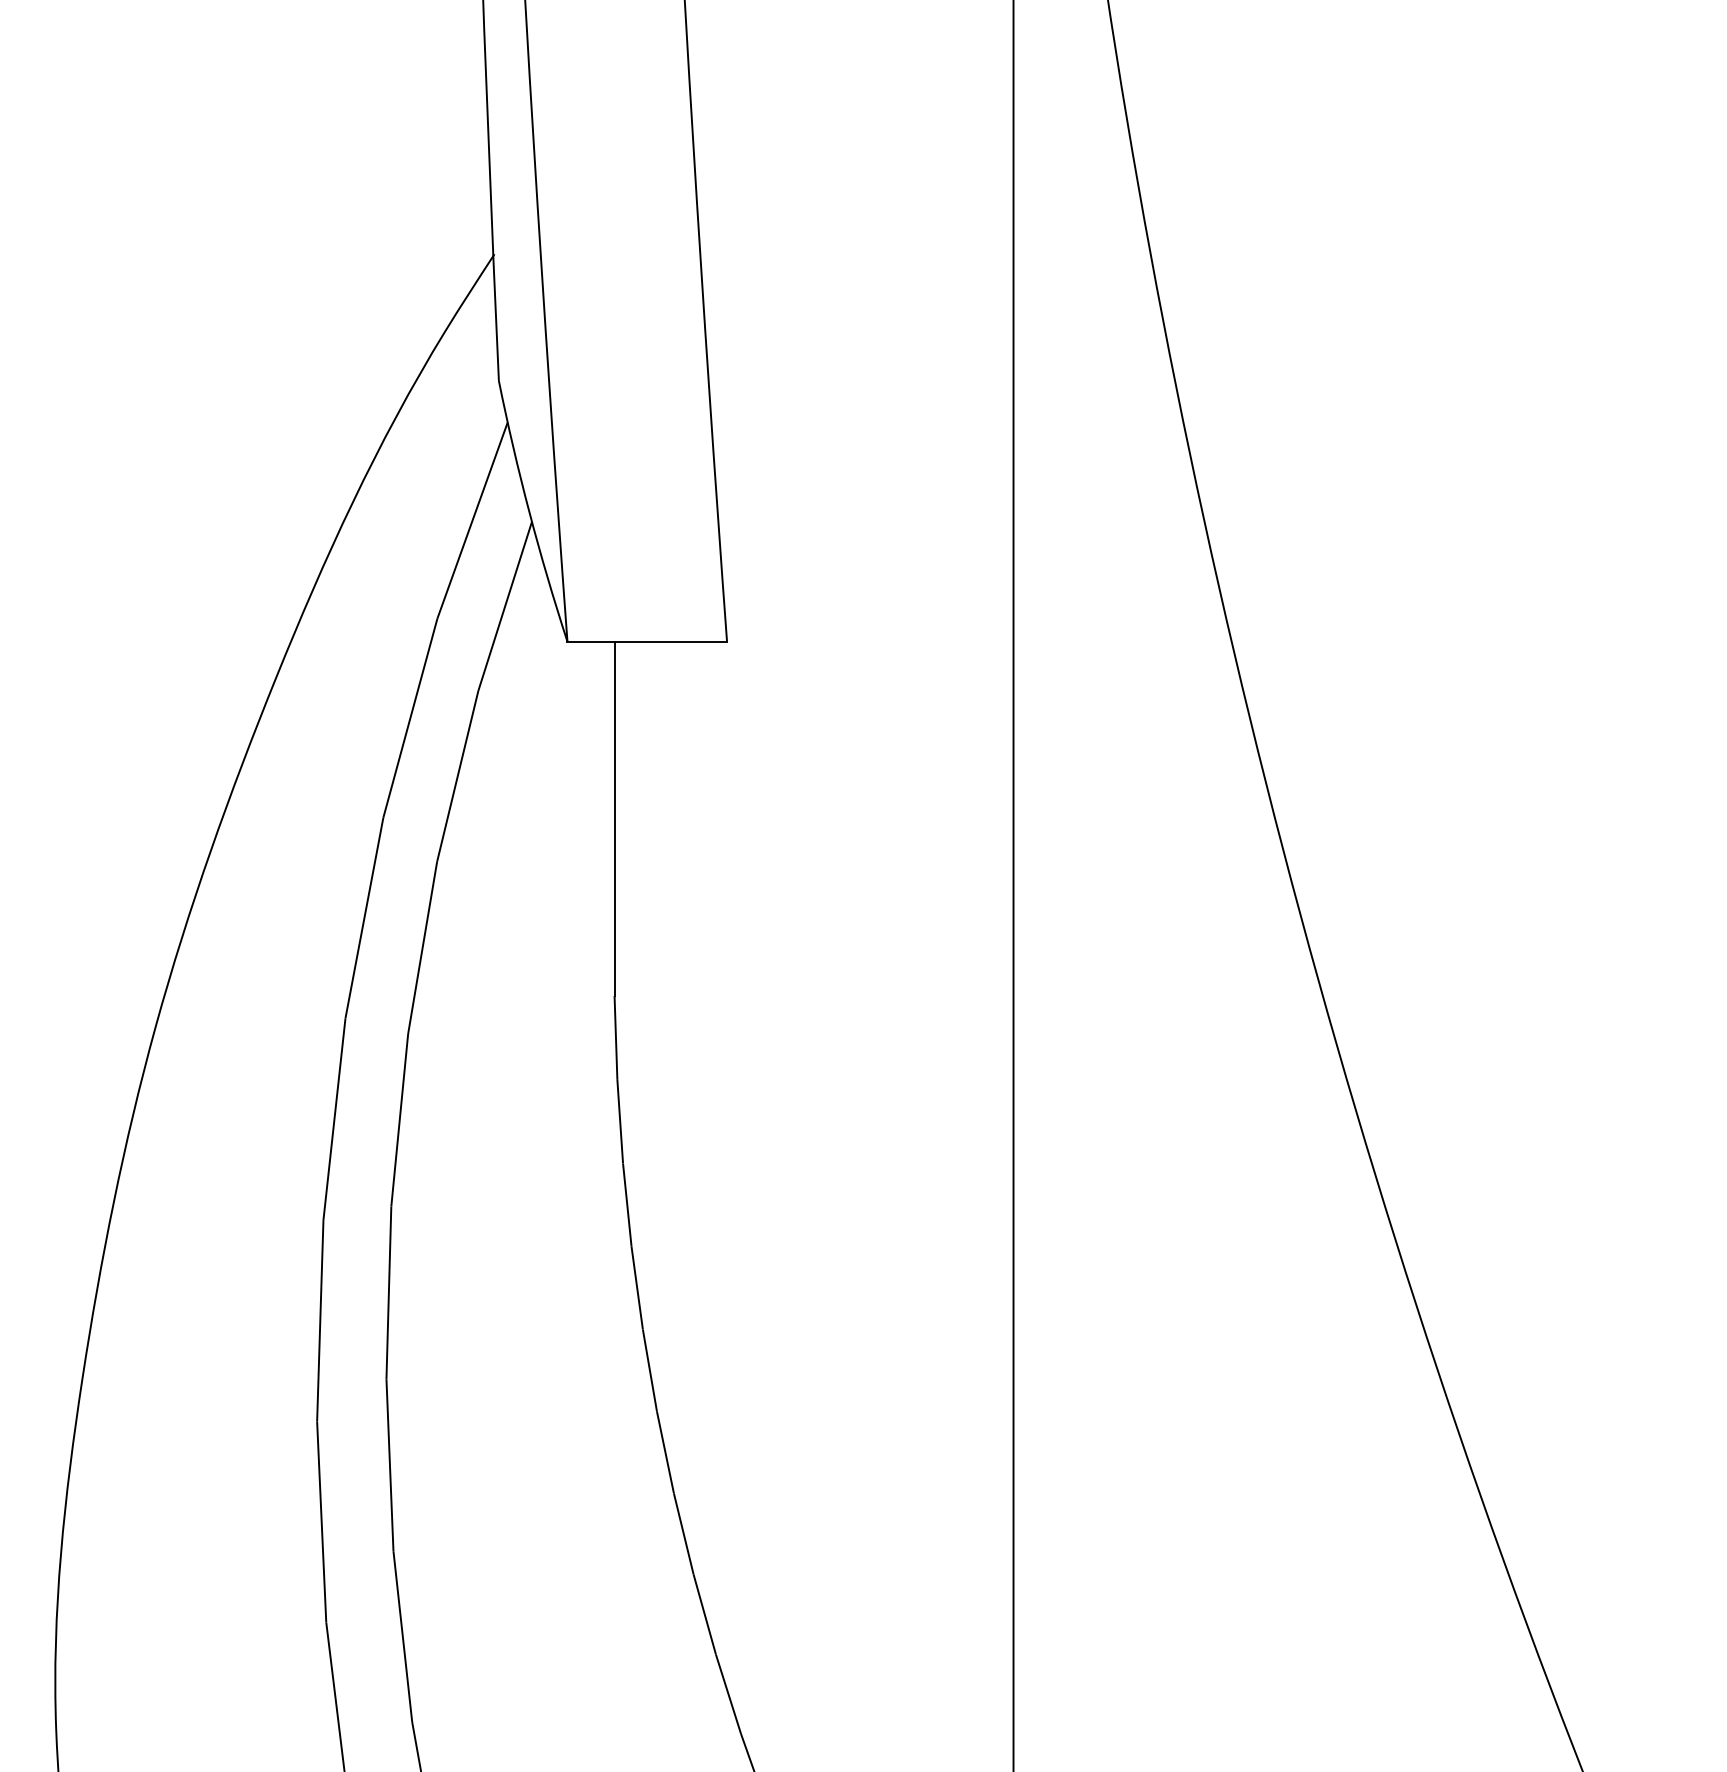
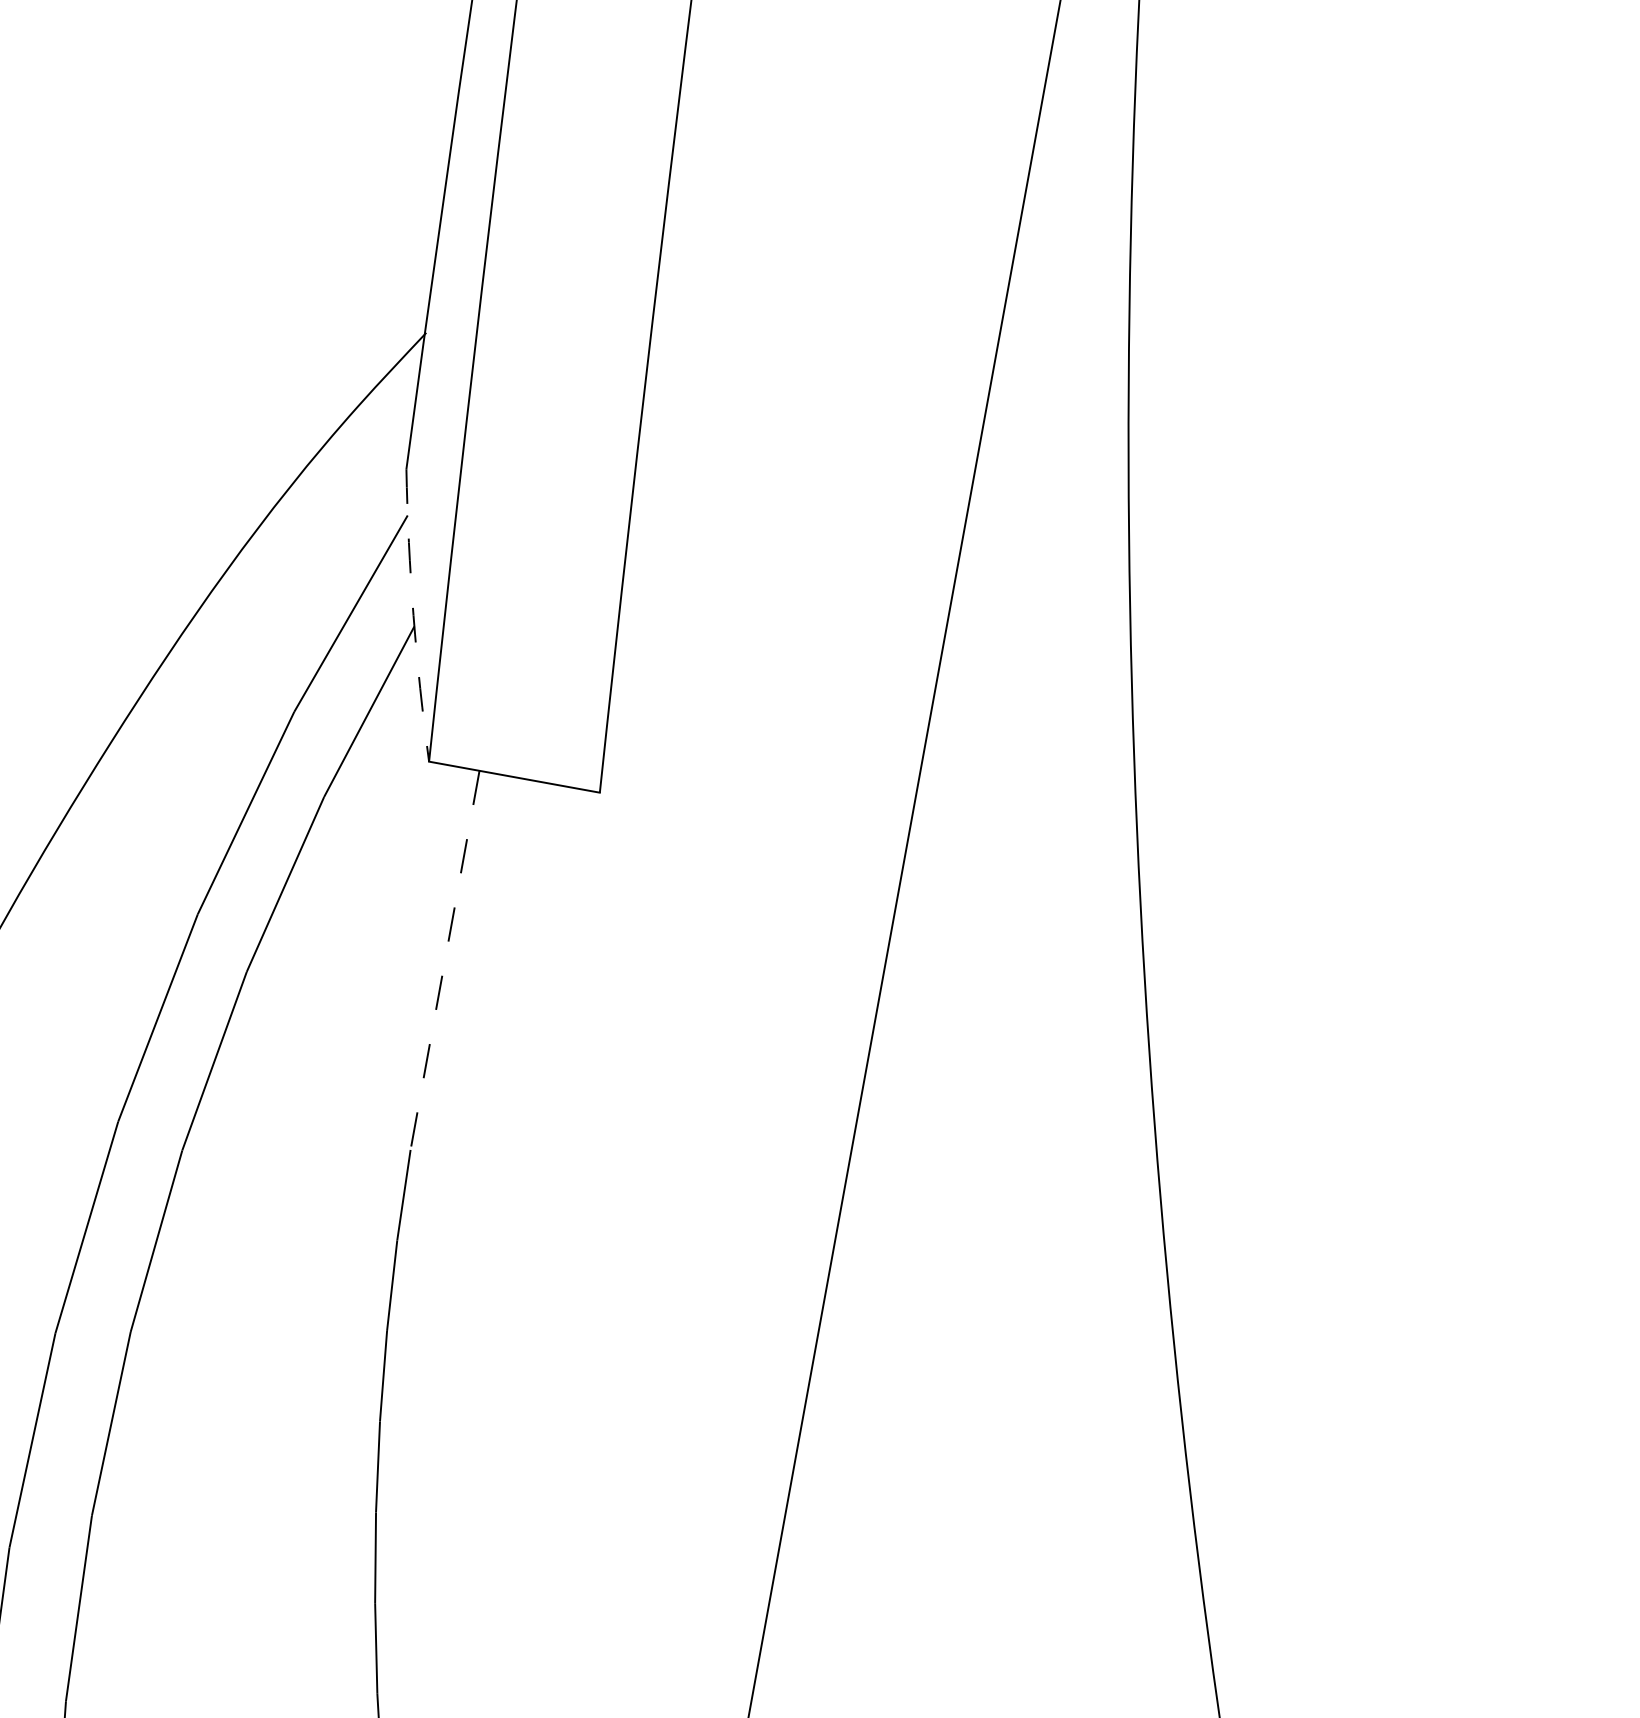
arc: (529, 512) -> (413, 616), solid -> dashed
line: (614, 819) -> (444, 961), solid -> dashed

